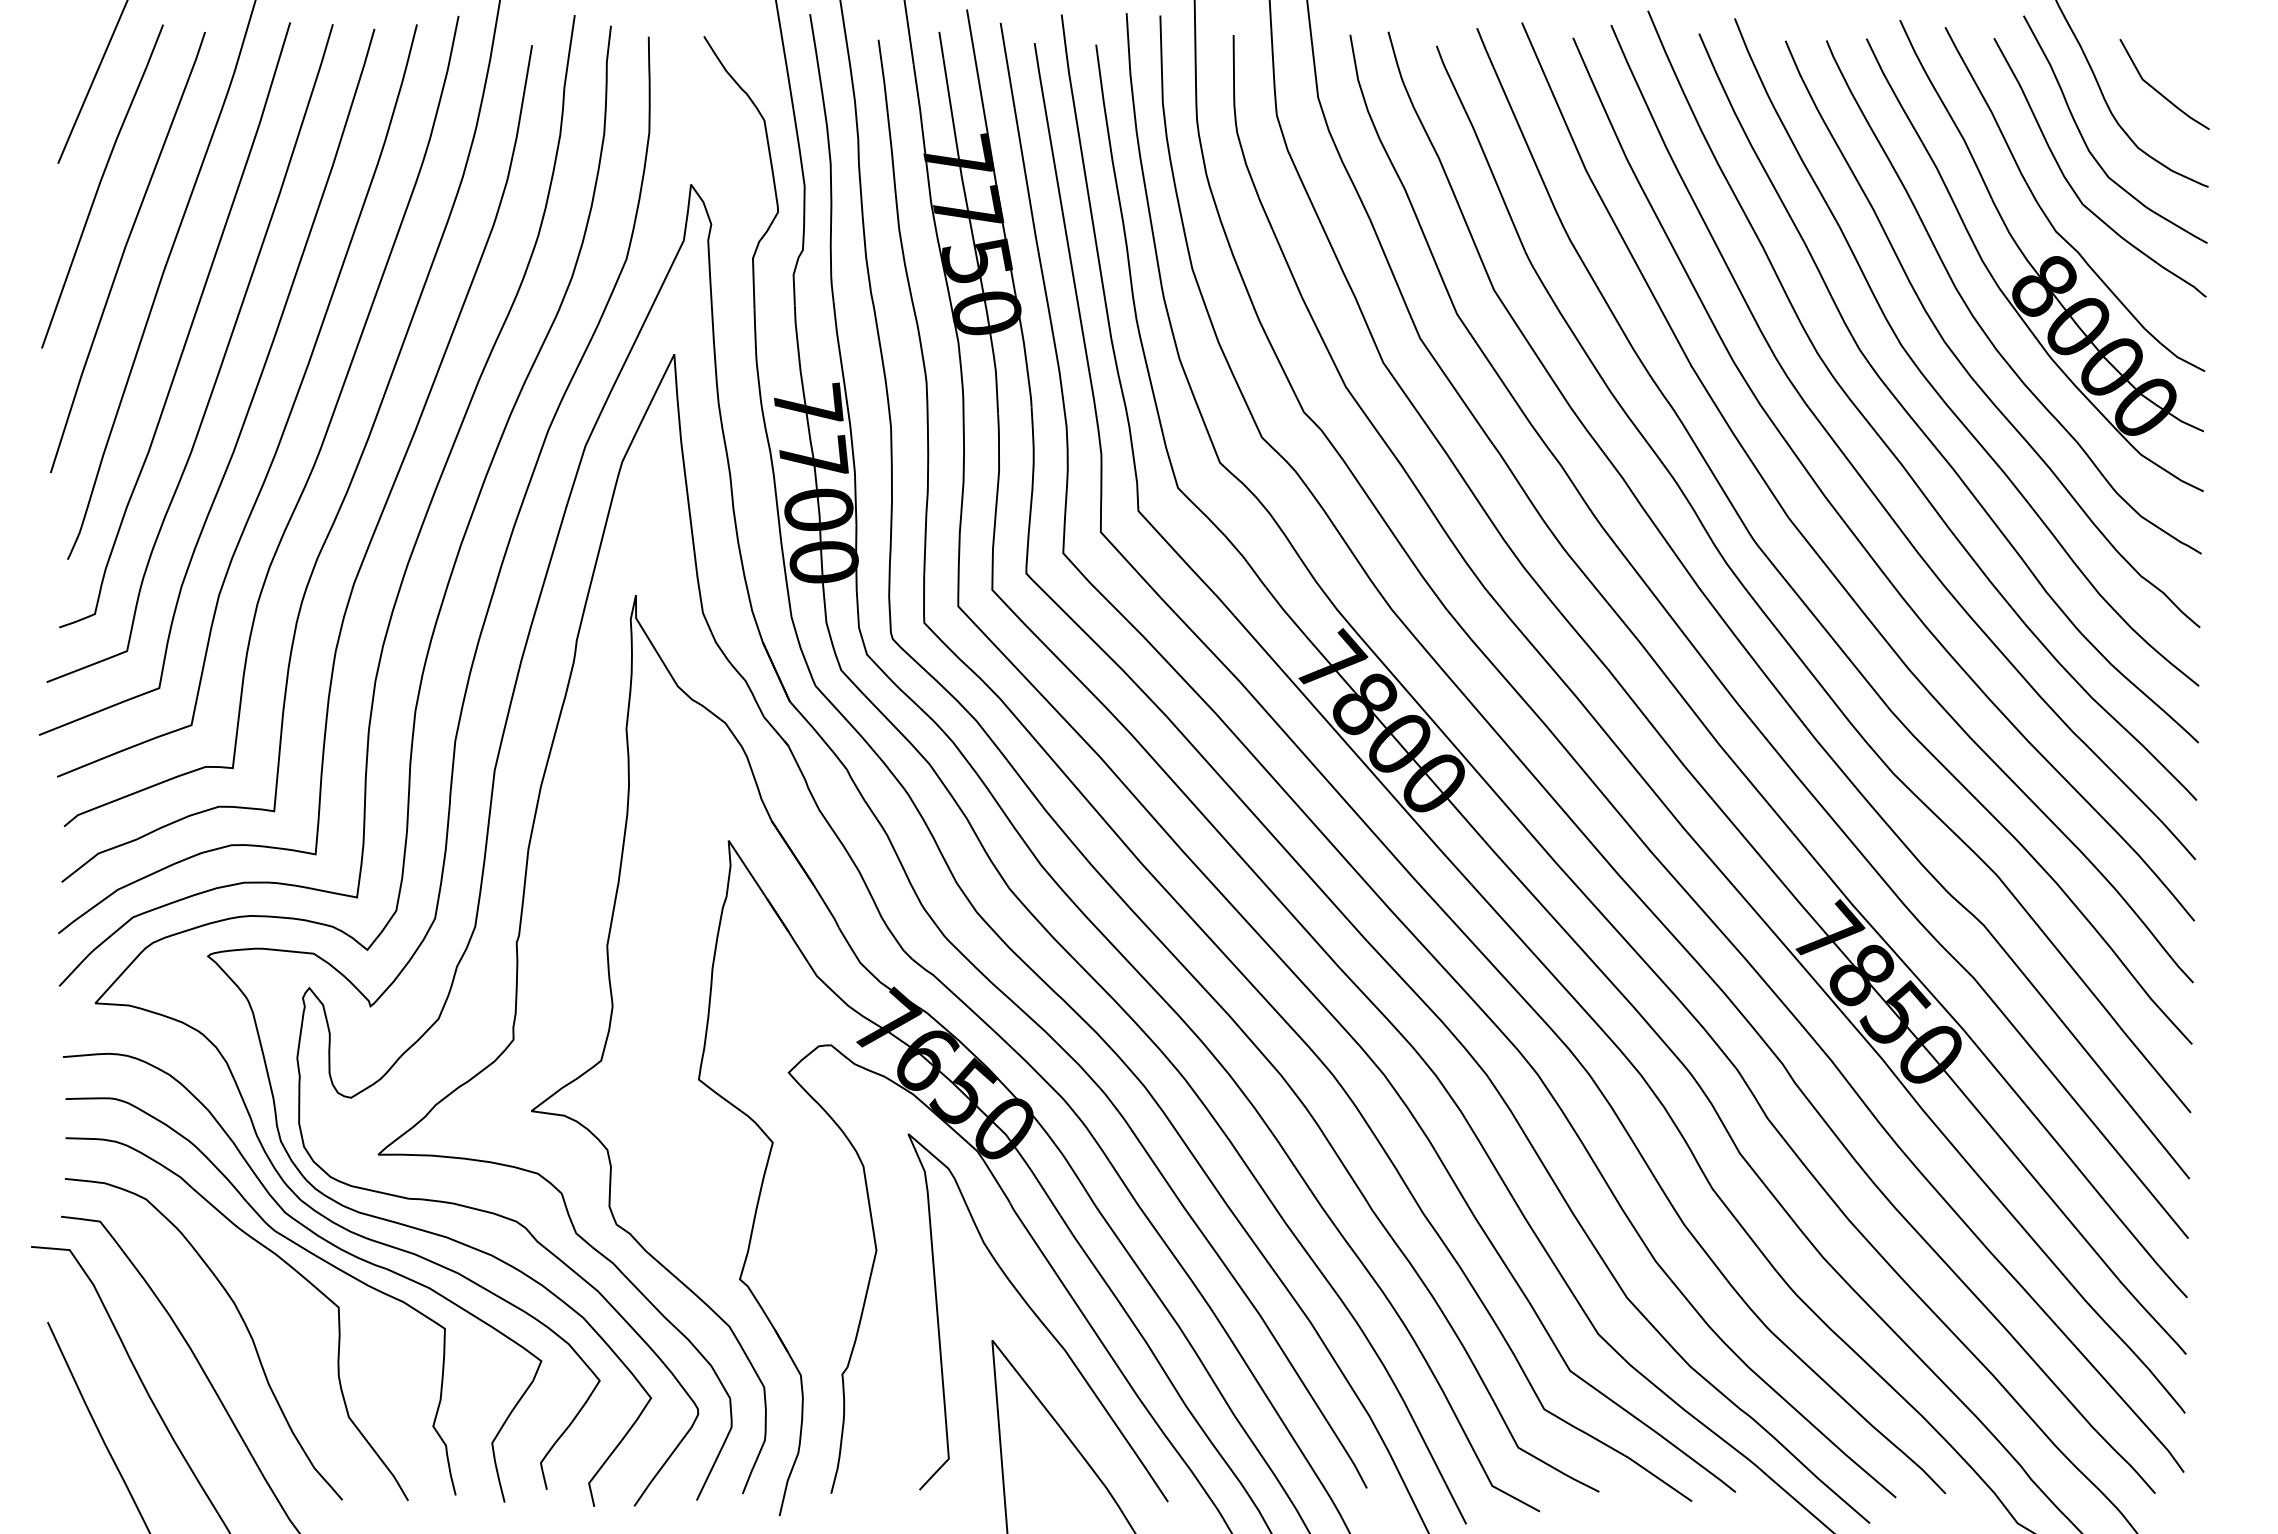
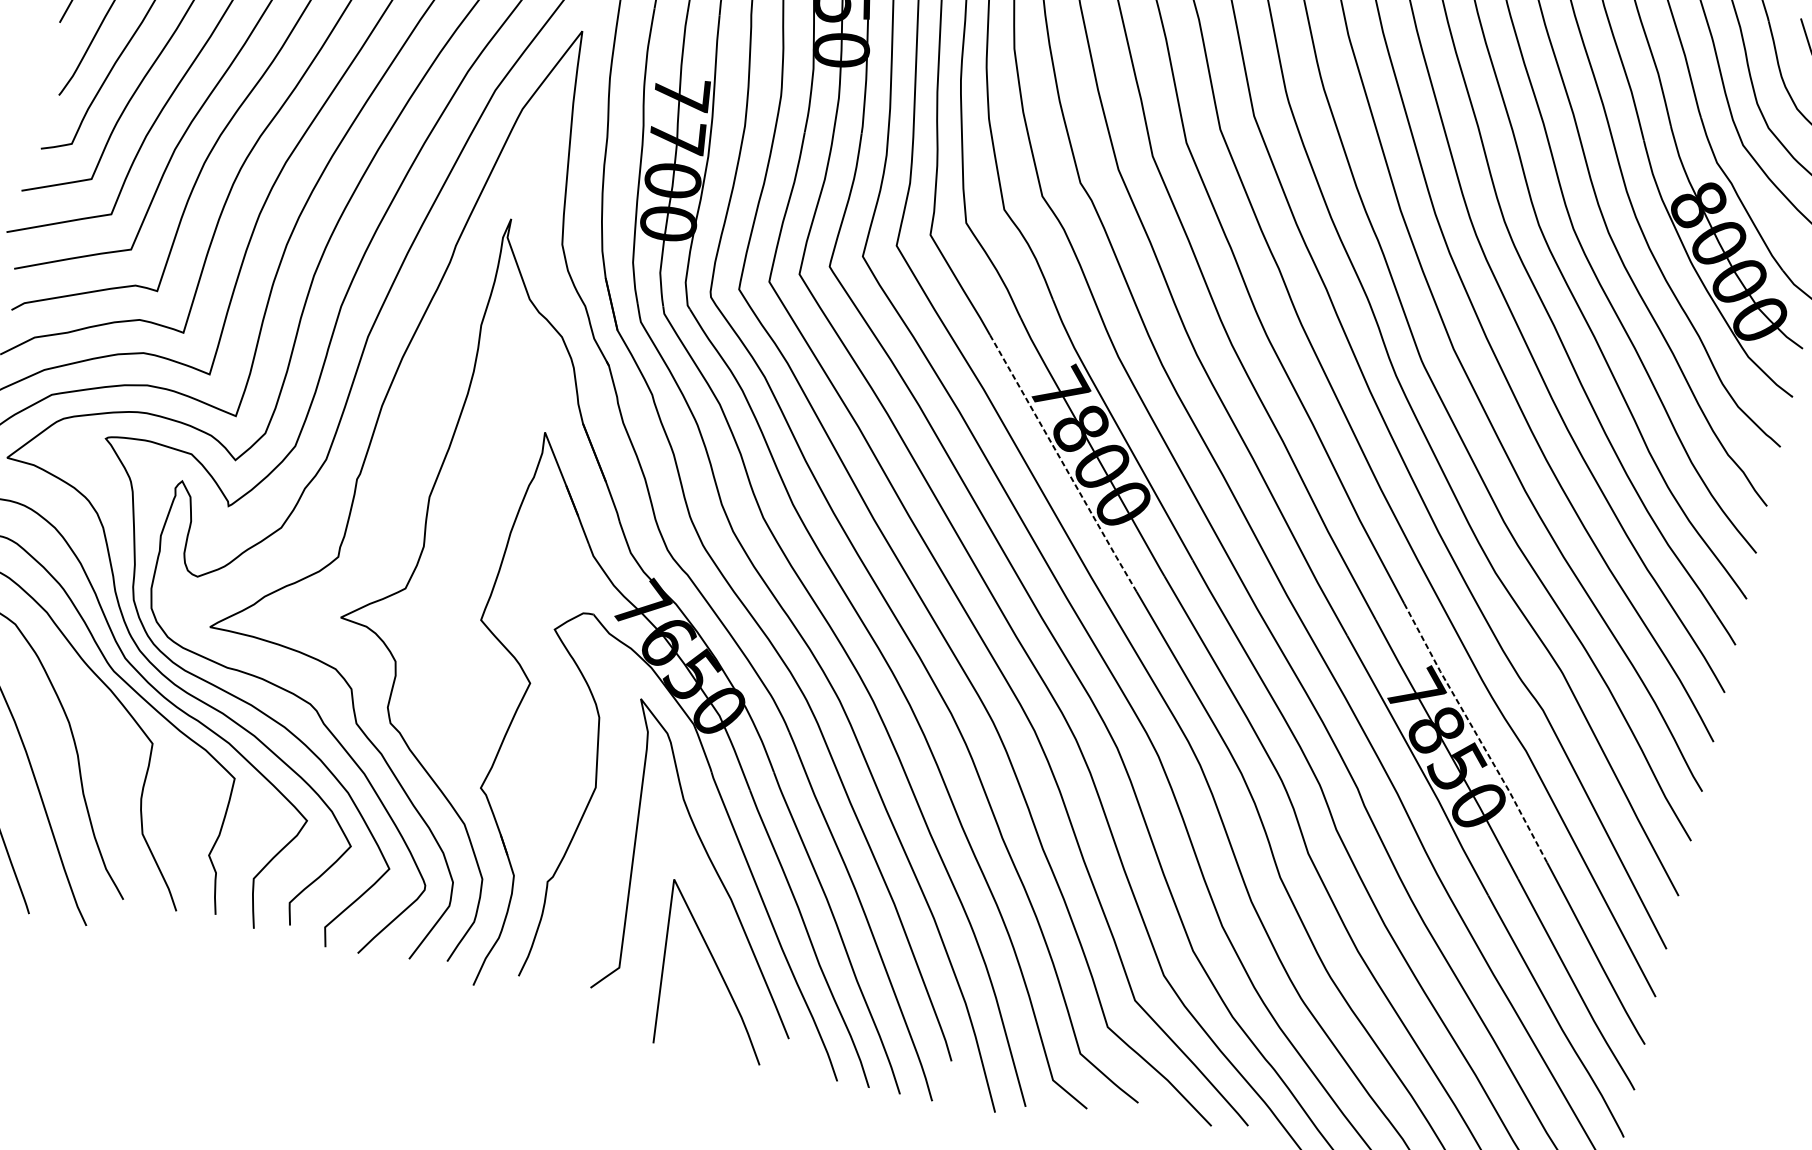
line: (1352, 750) -> (1063, 463), solid -> dashed
line: (1909, 968) -> (1475, 732), solid -> dashed

